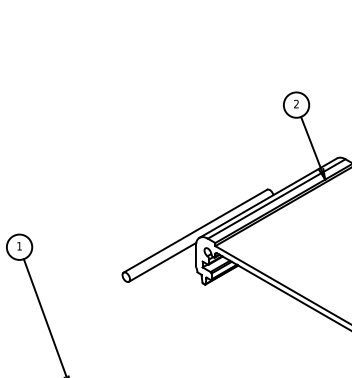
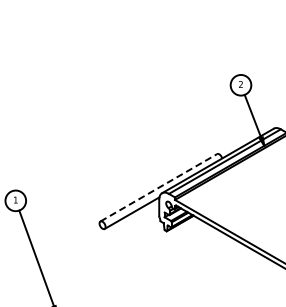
line: (196, 230) -> (159, 187), solid -> dashed

